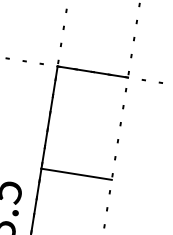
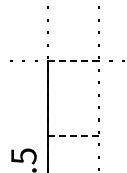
line: (92, 72) -> (73, 61), solid -> dashed
line: (76, 173) -> (73, 135), solid -> dashed

